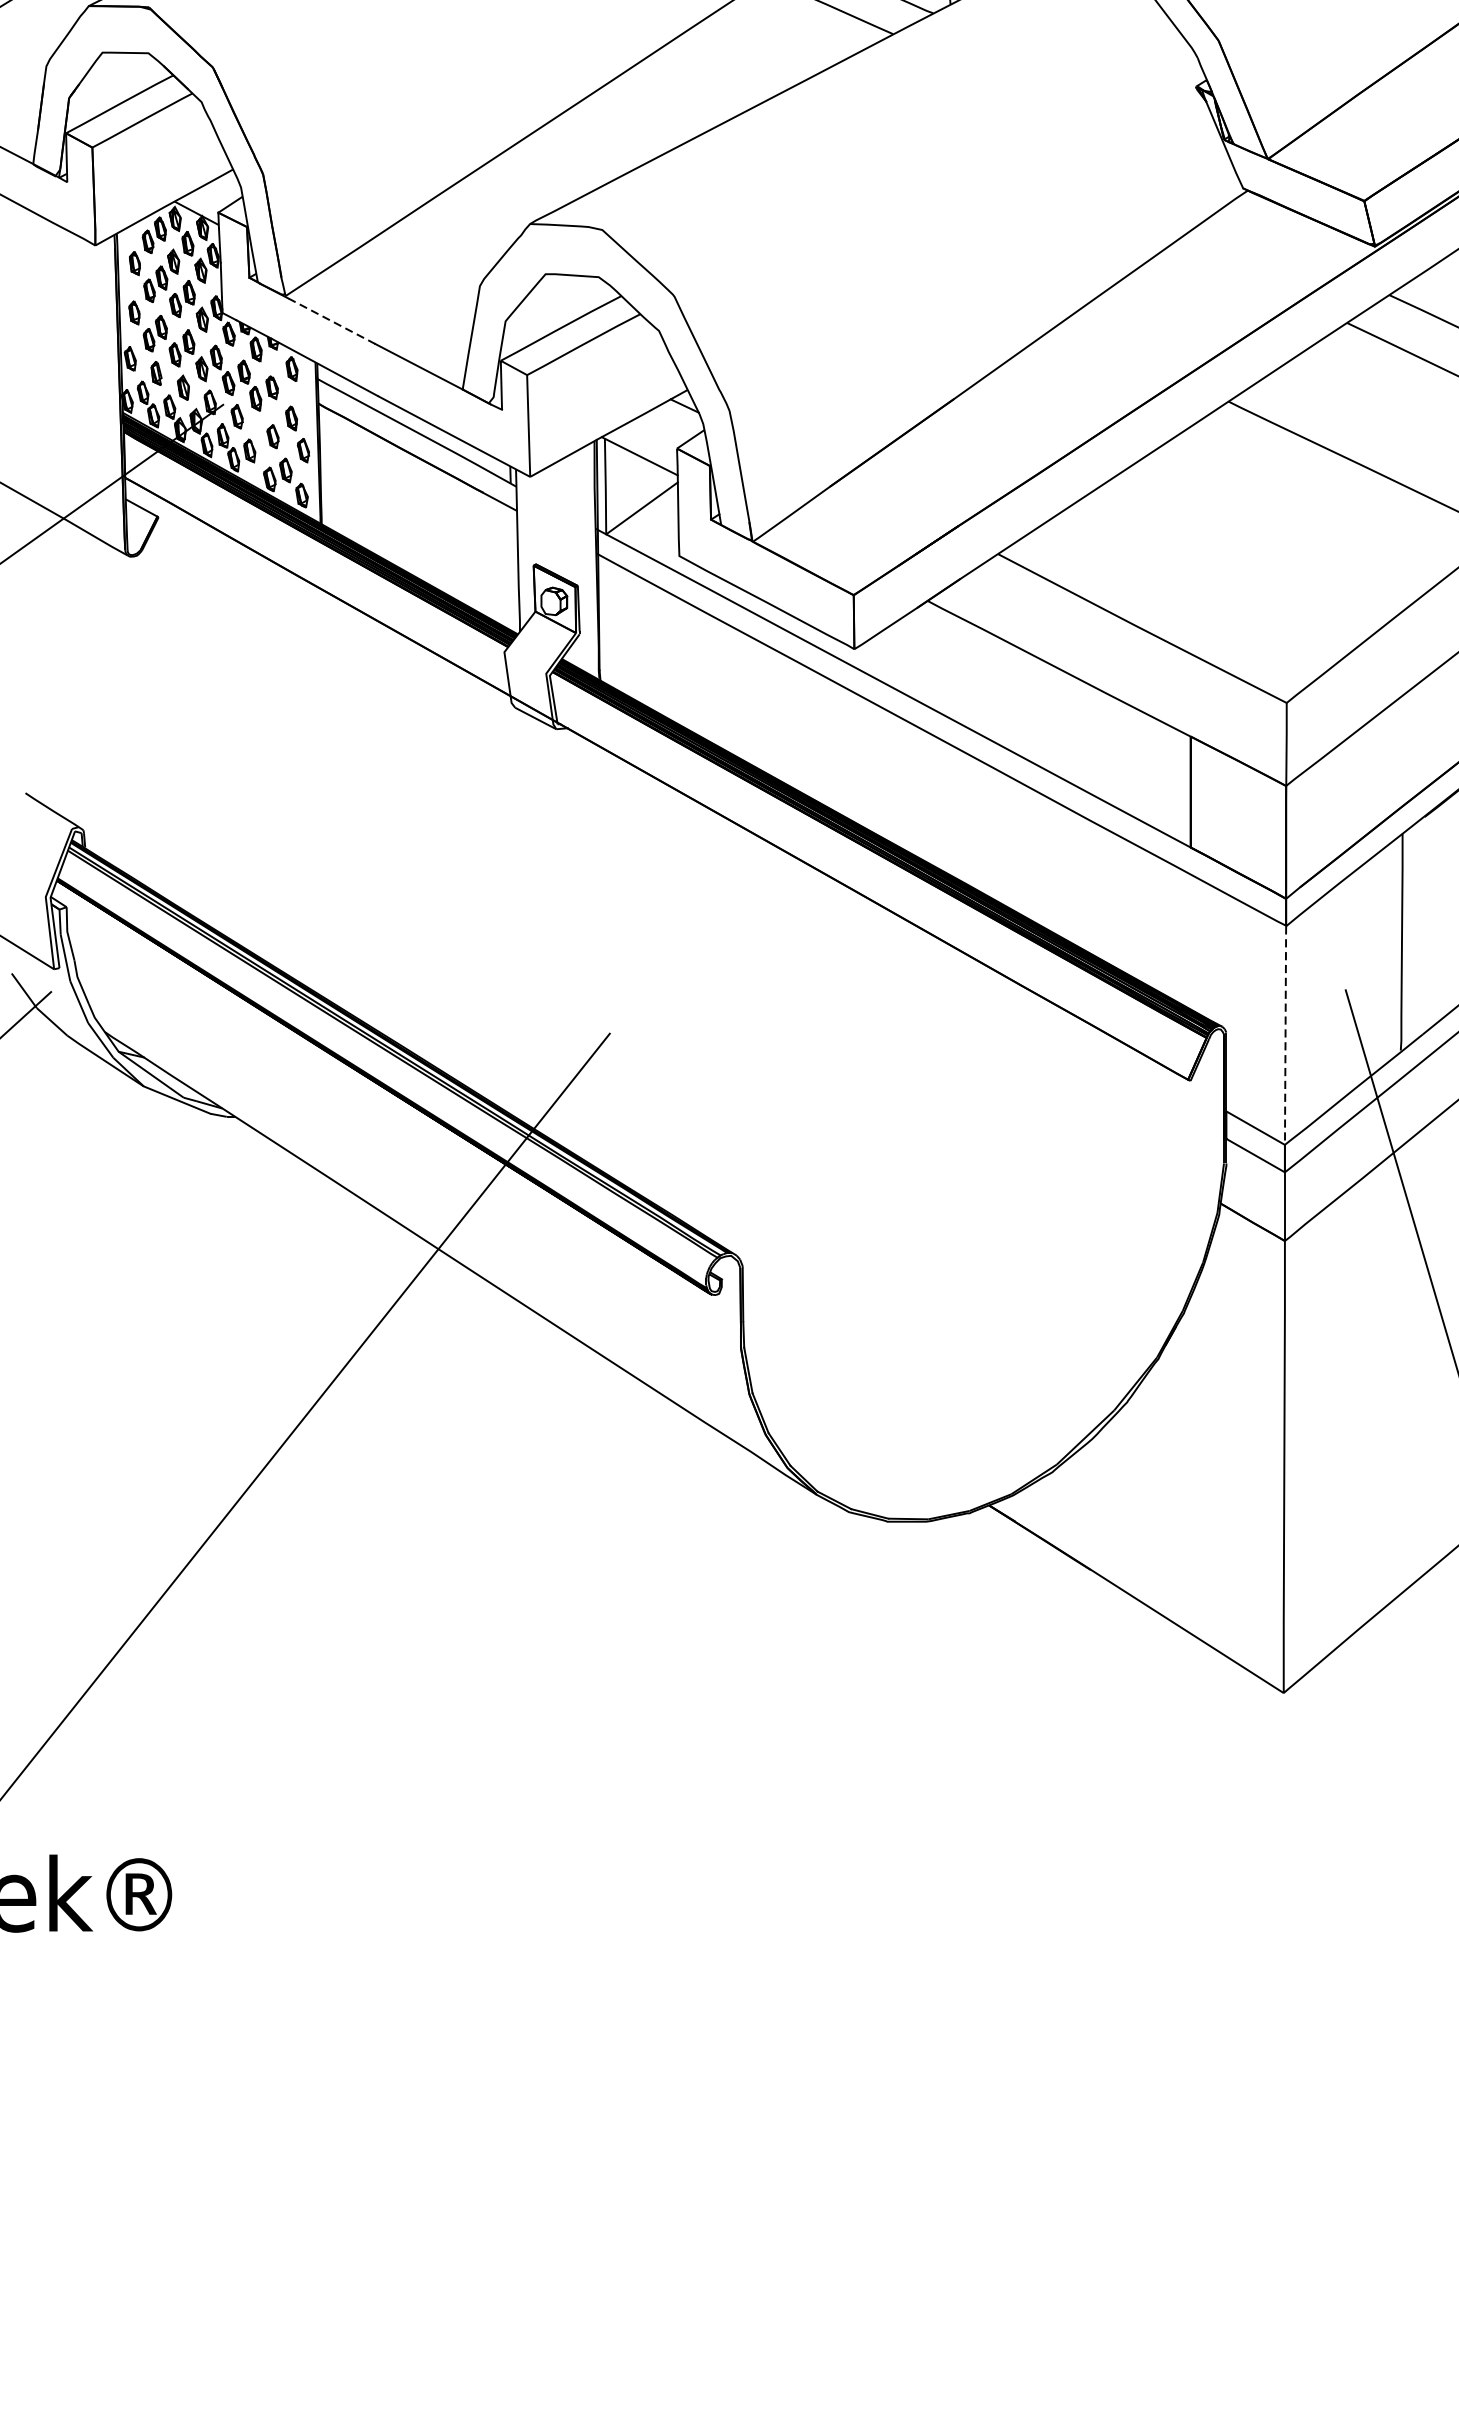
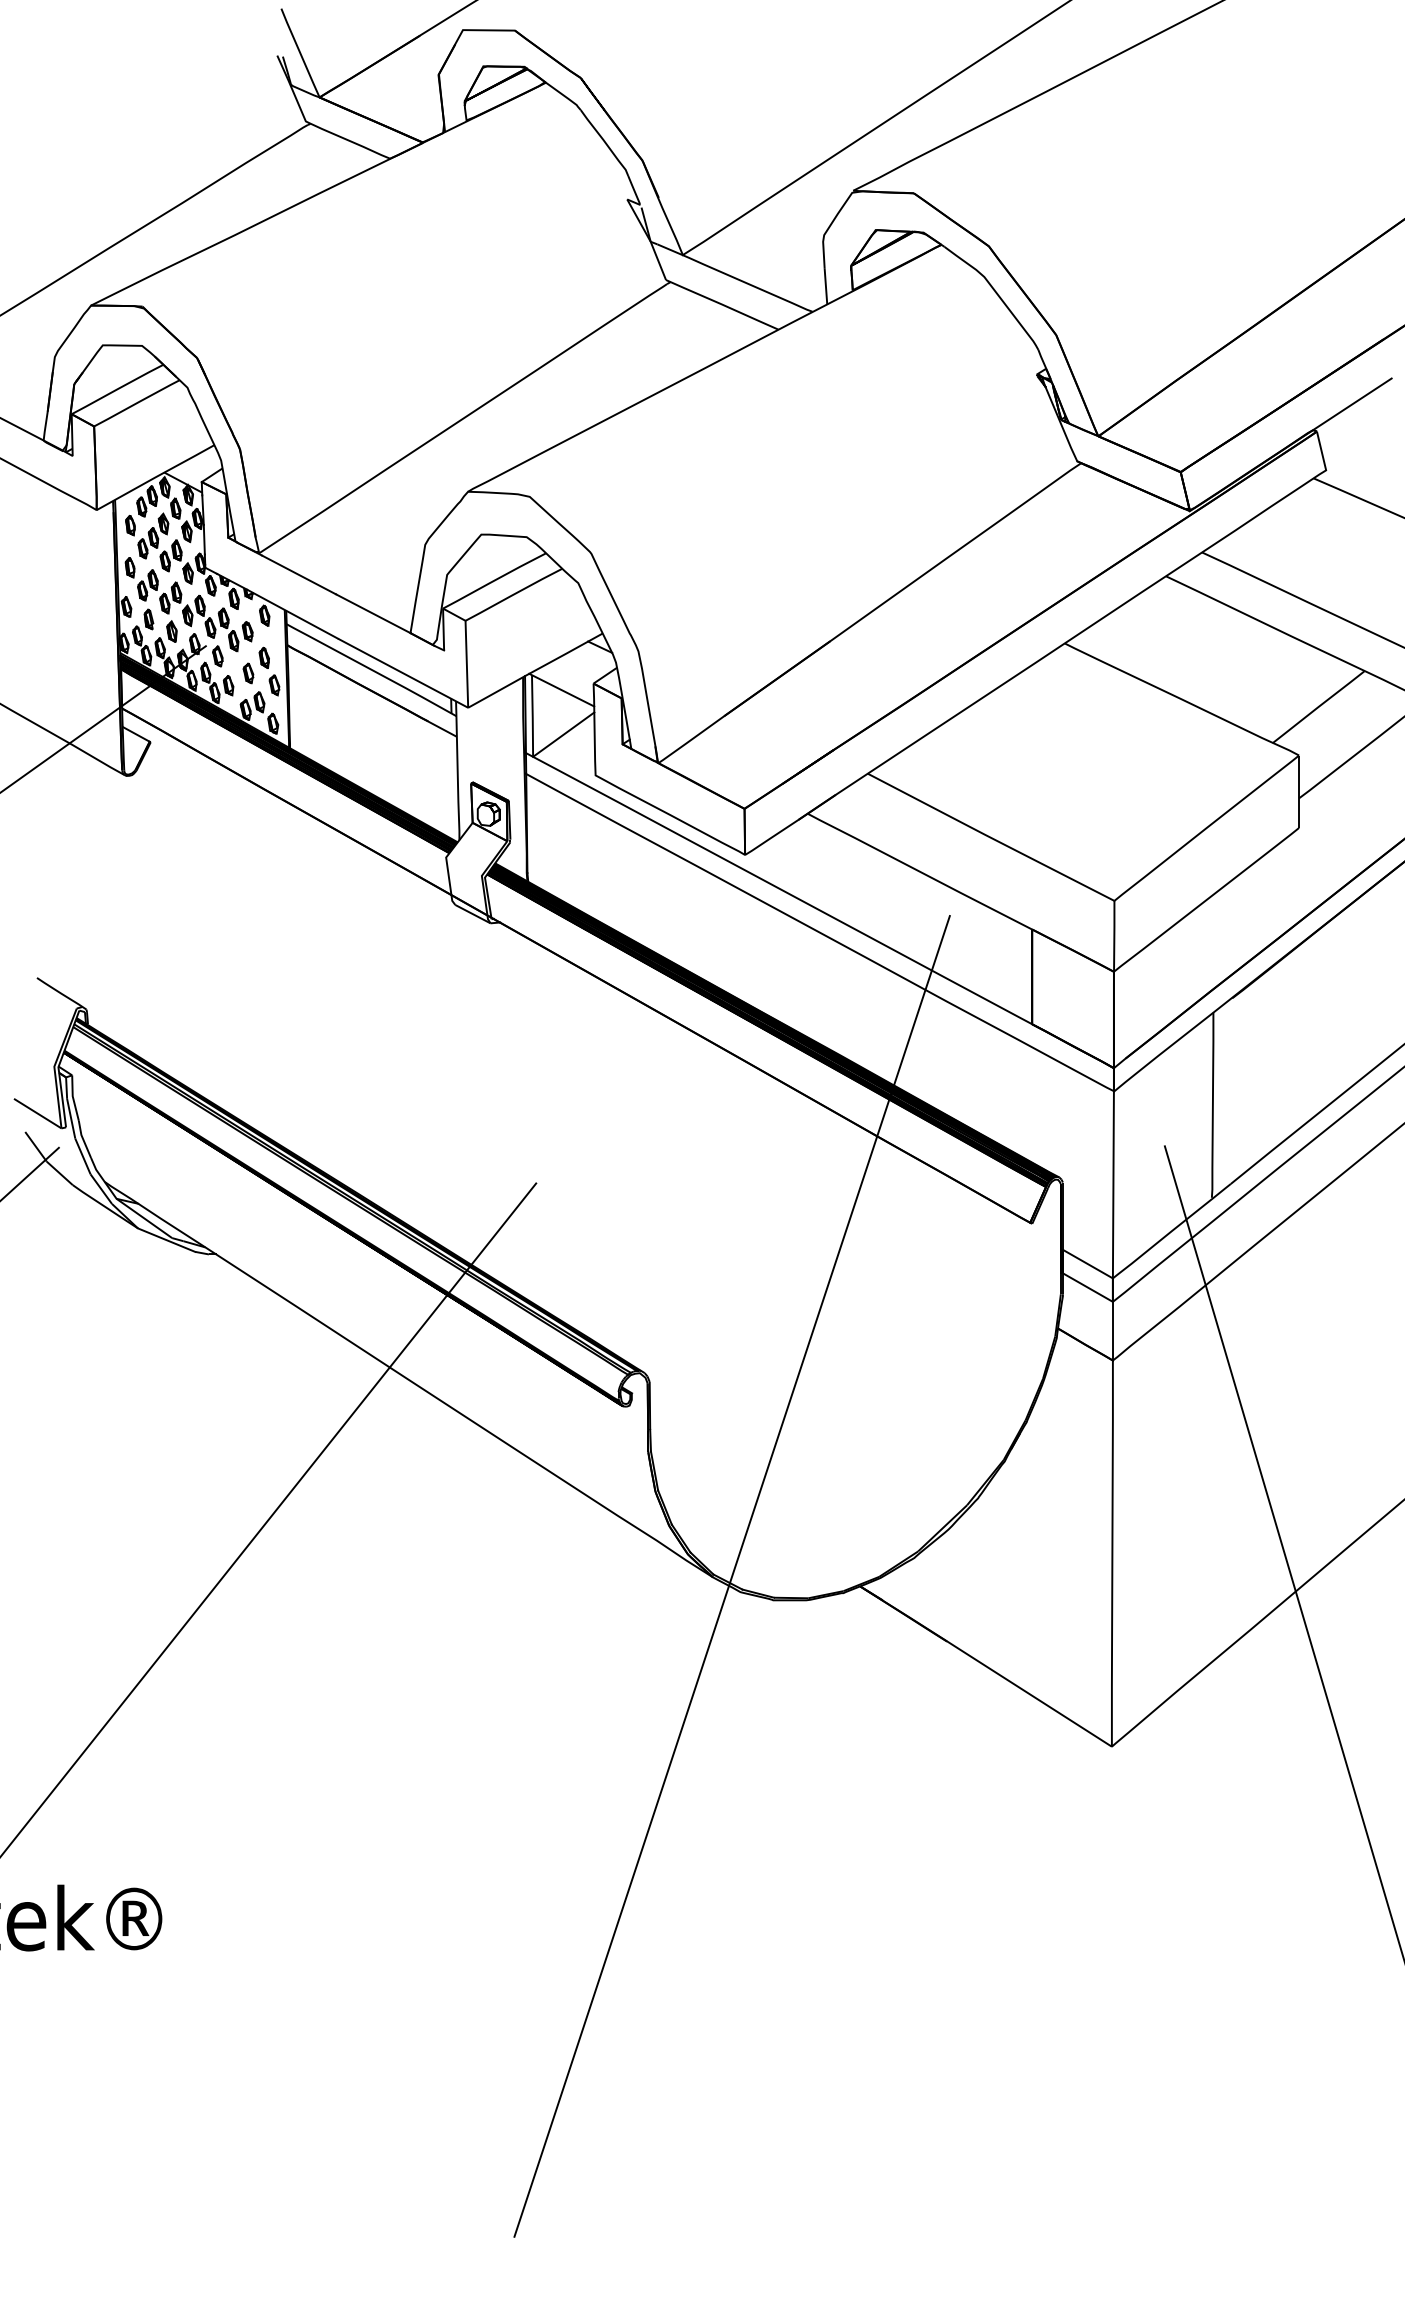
line: (331, 320) -> (298, 574), dashed -> solid
line: (1285, 1036) -> (1113, 1185), dashed -> solid
line: (838, 1493) -> (731, 1576), added

